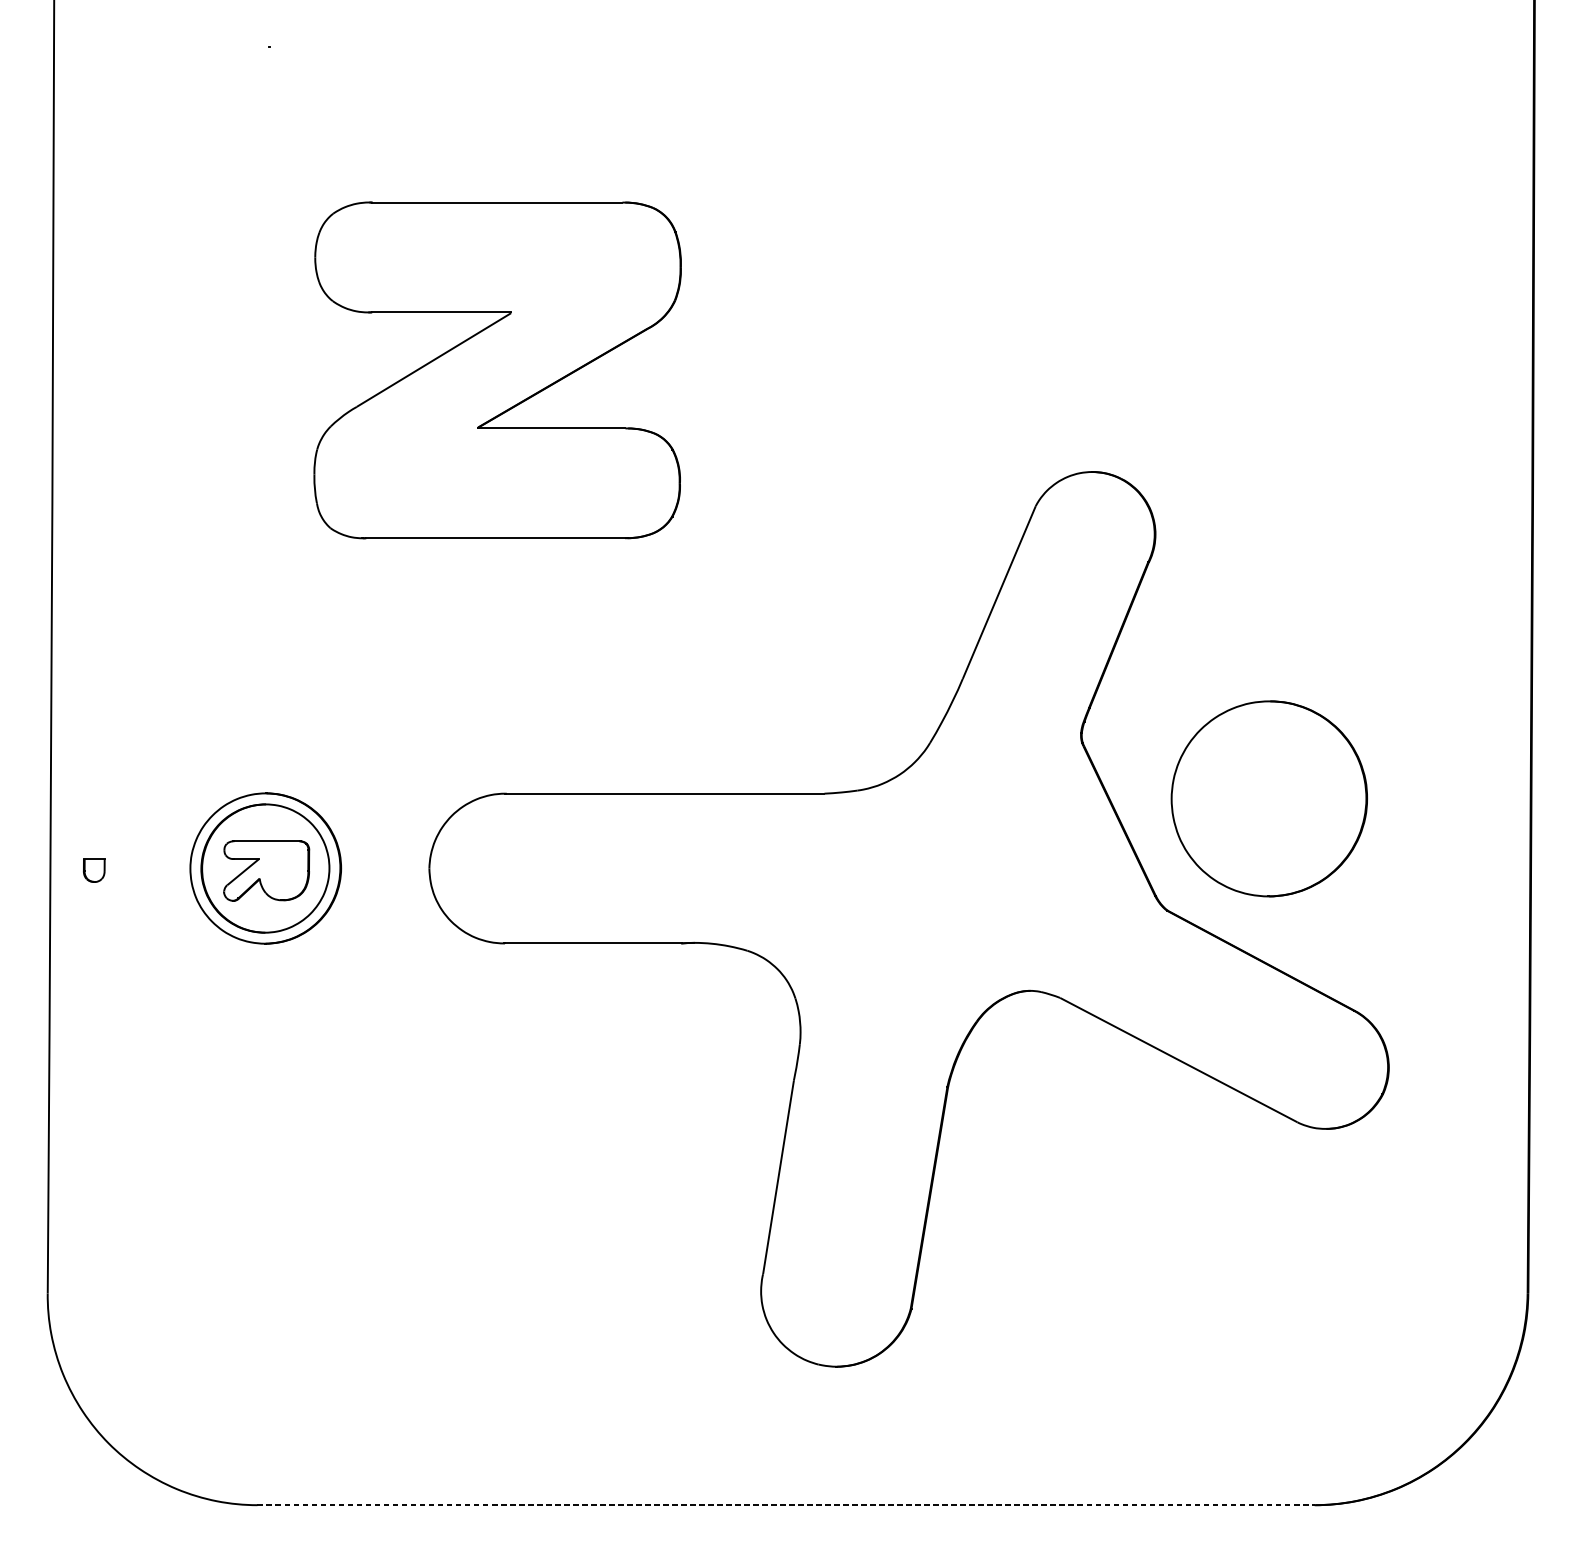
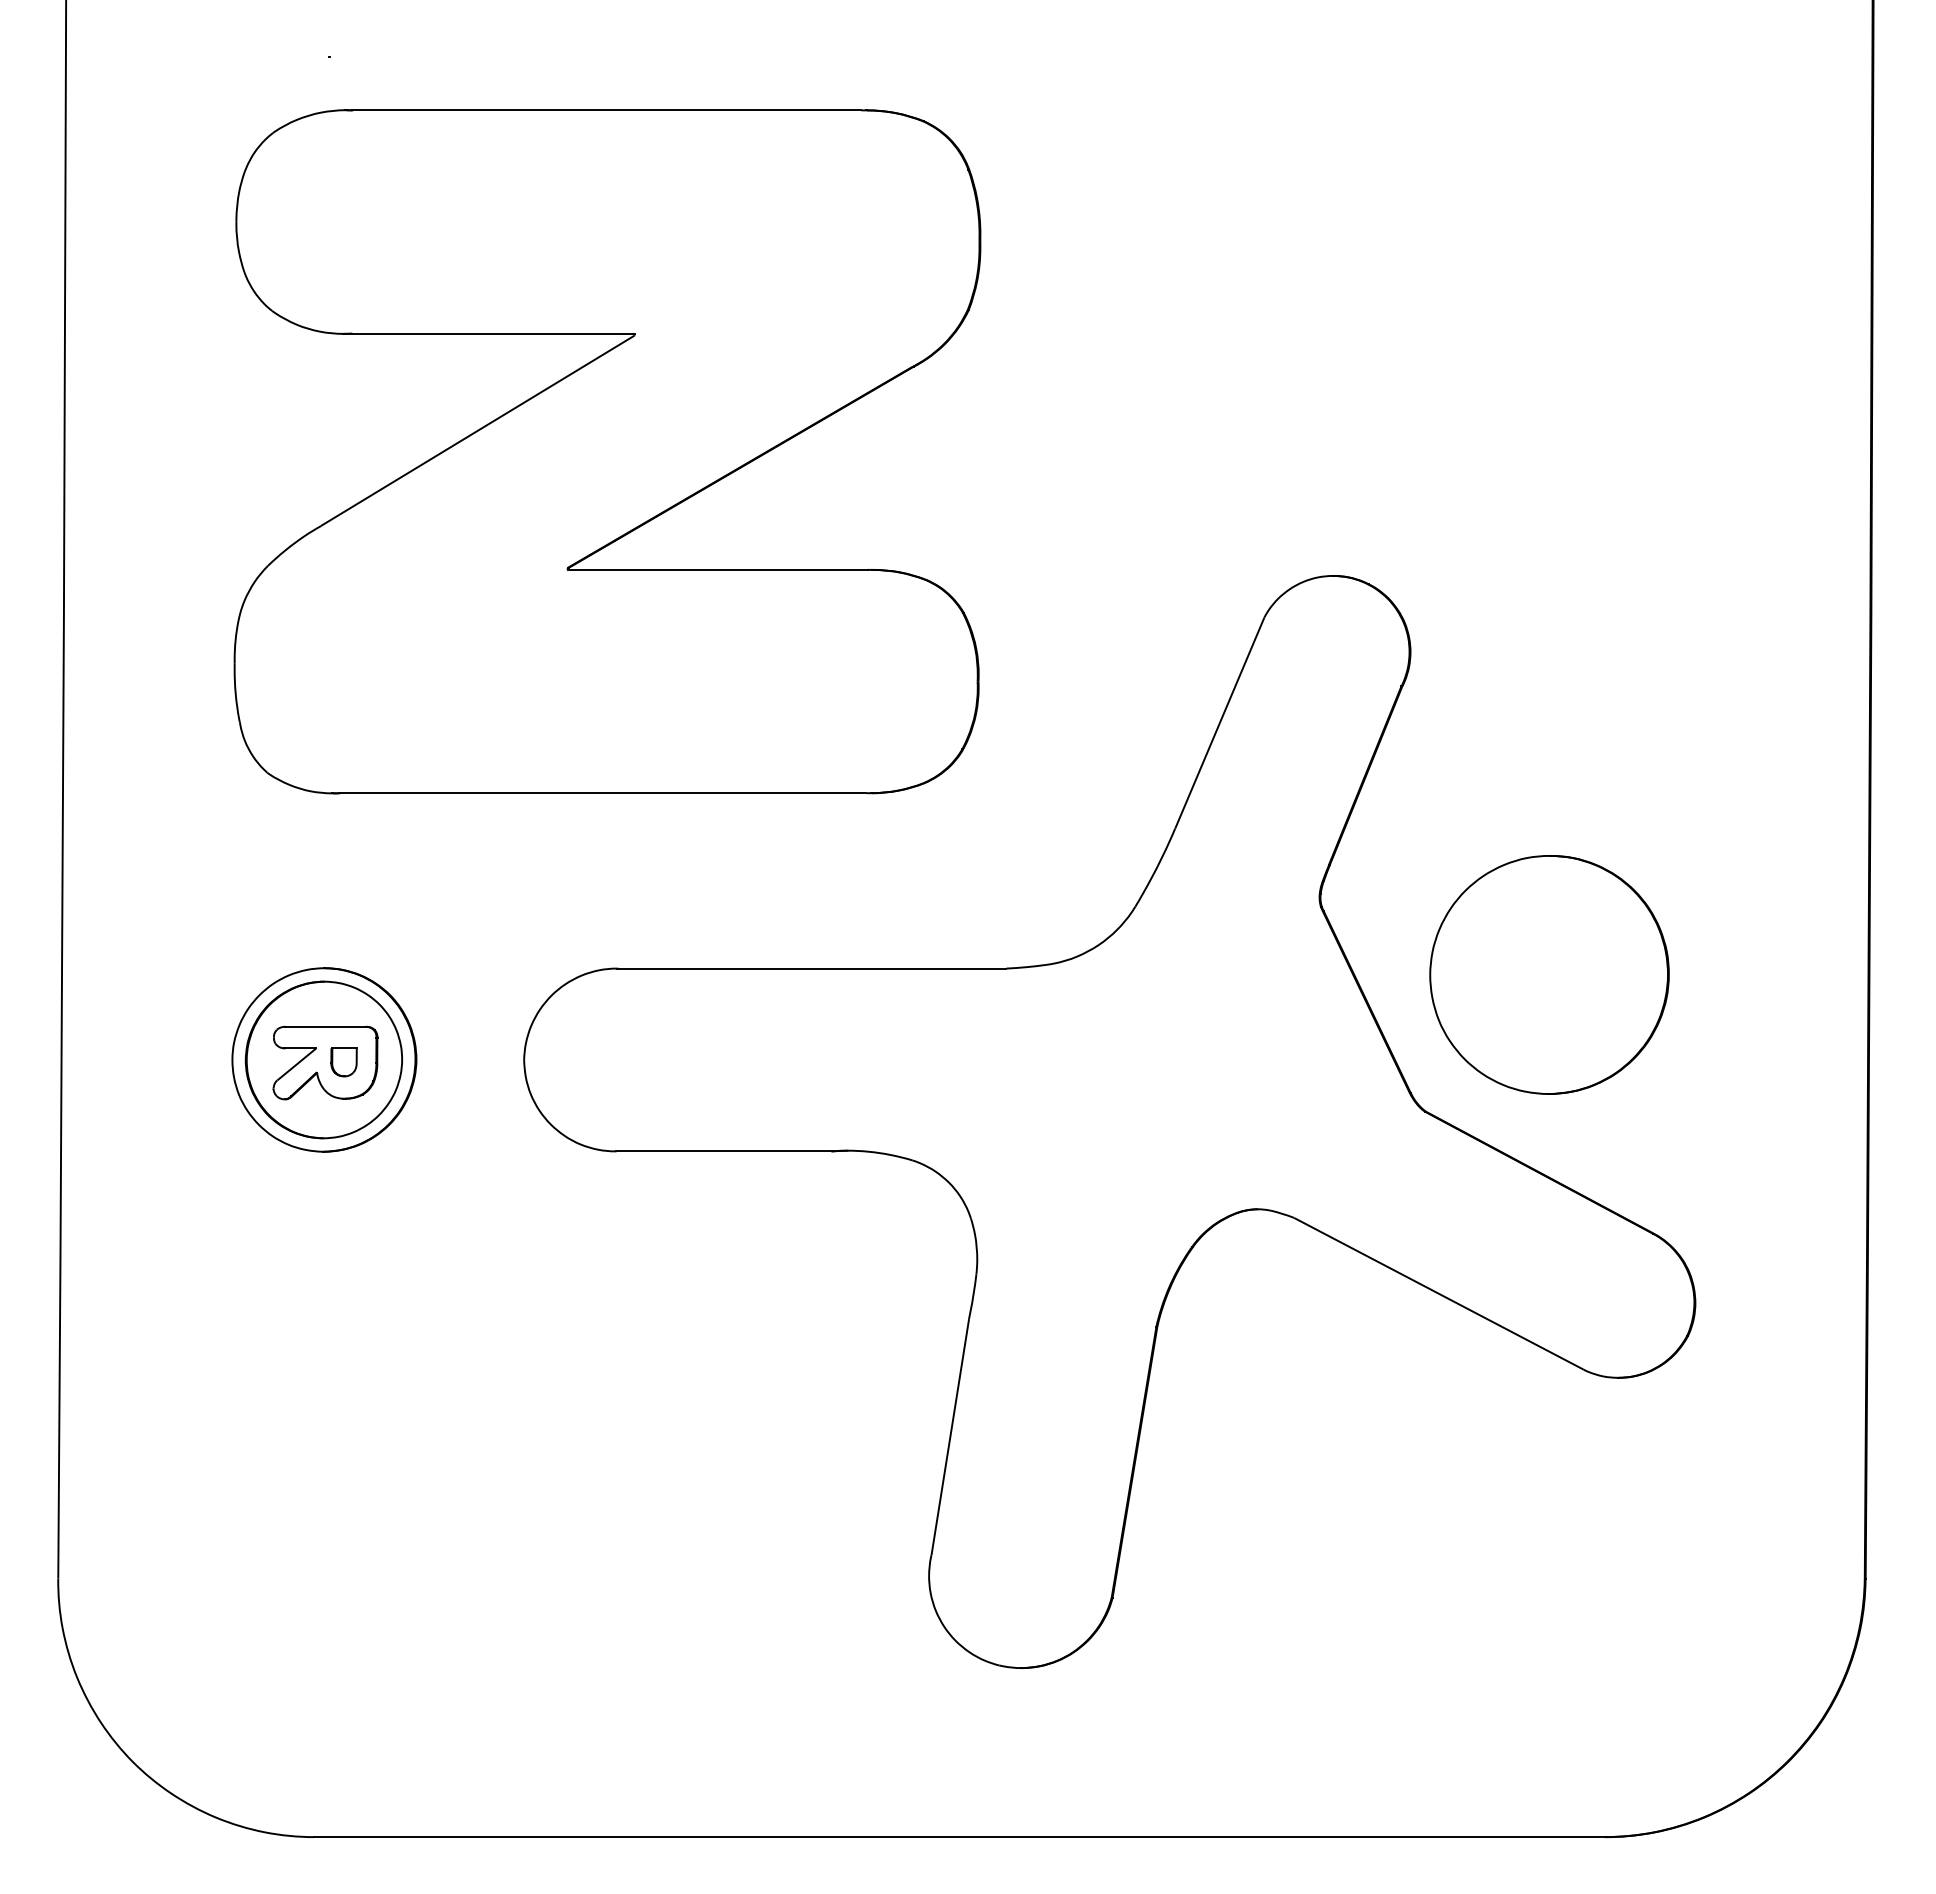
part: (497, 370) -> (607, 451), size x1.67
part: (93, 870) -> (343, 1062), moved
line: (786, 1505) -> (959, 1837), dashed -> solid

